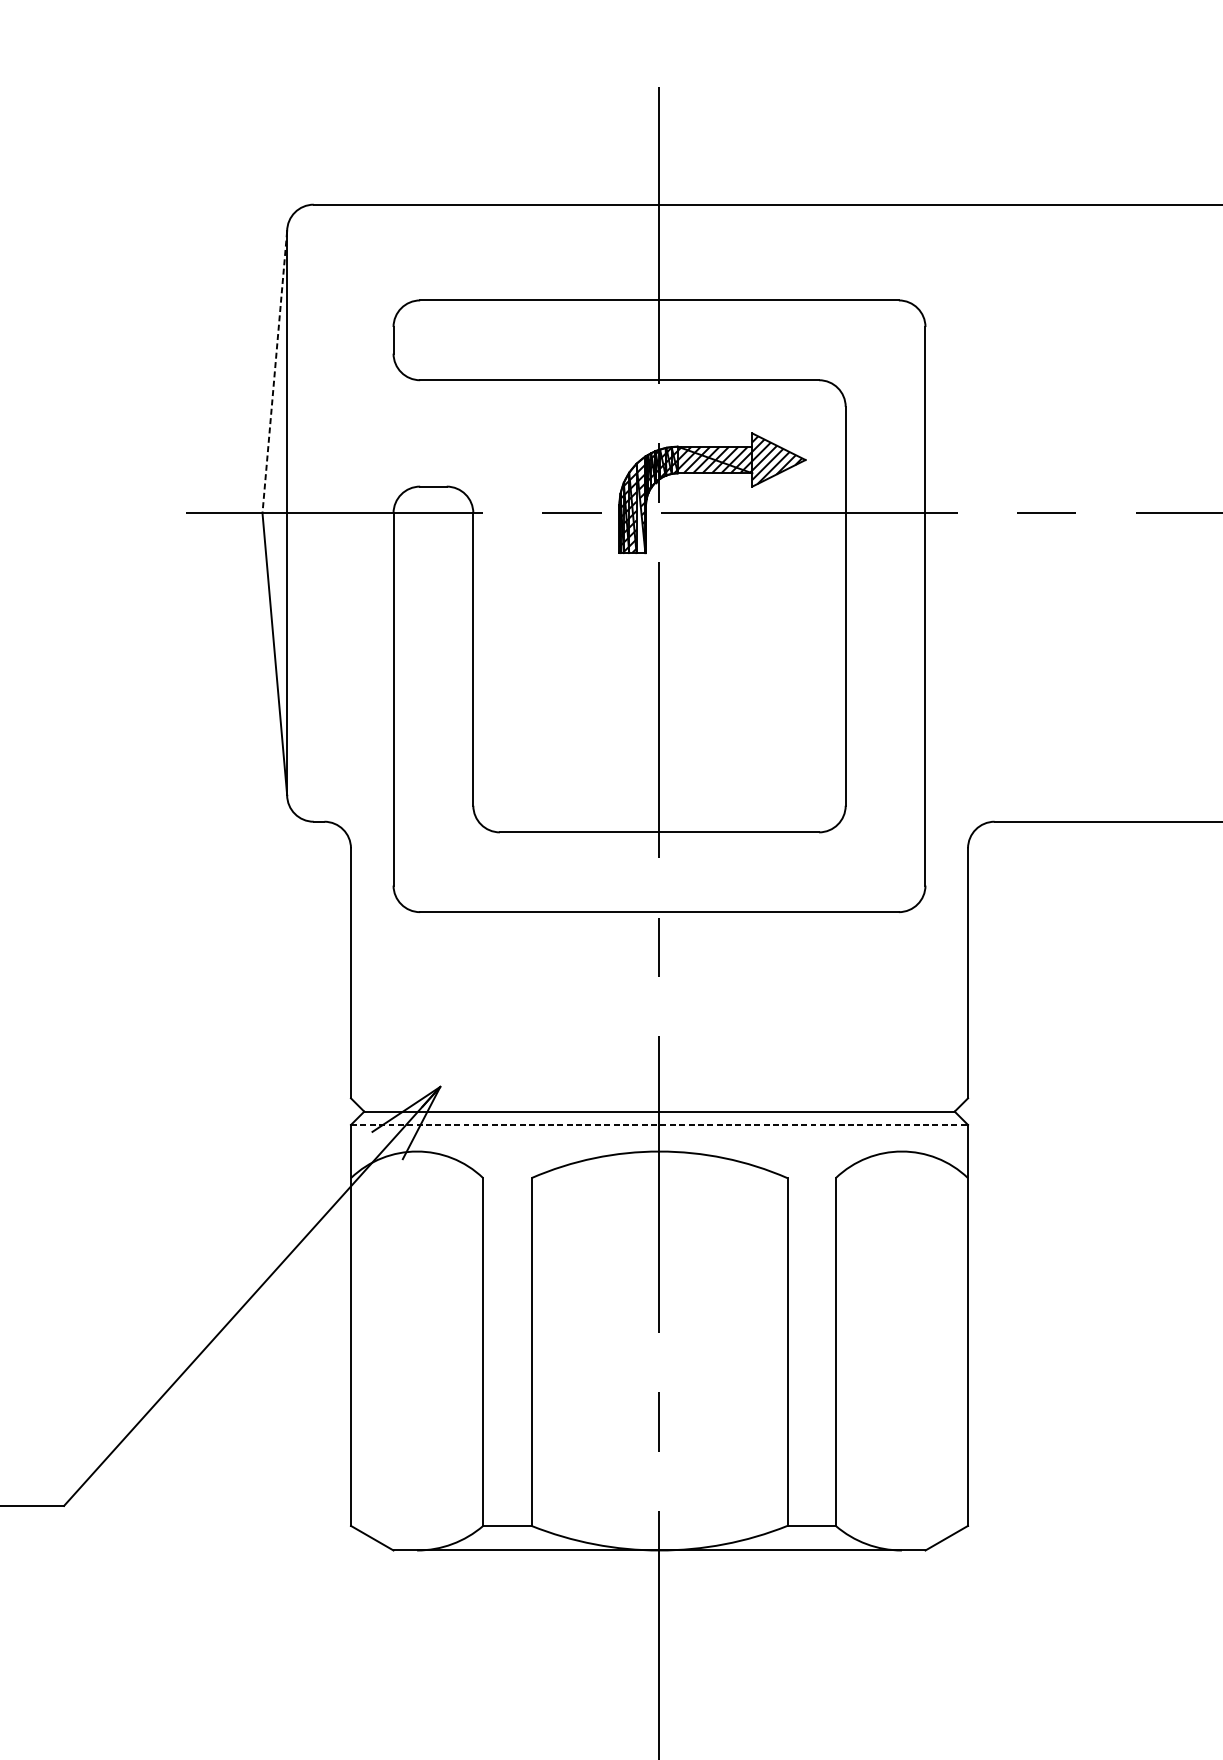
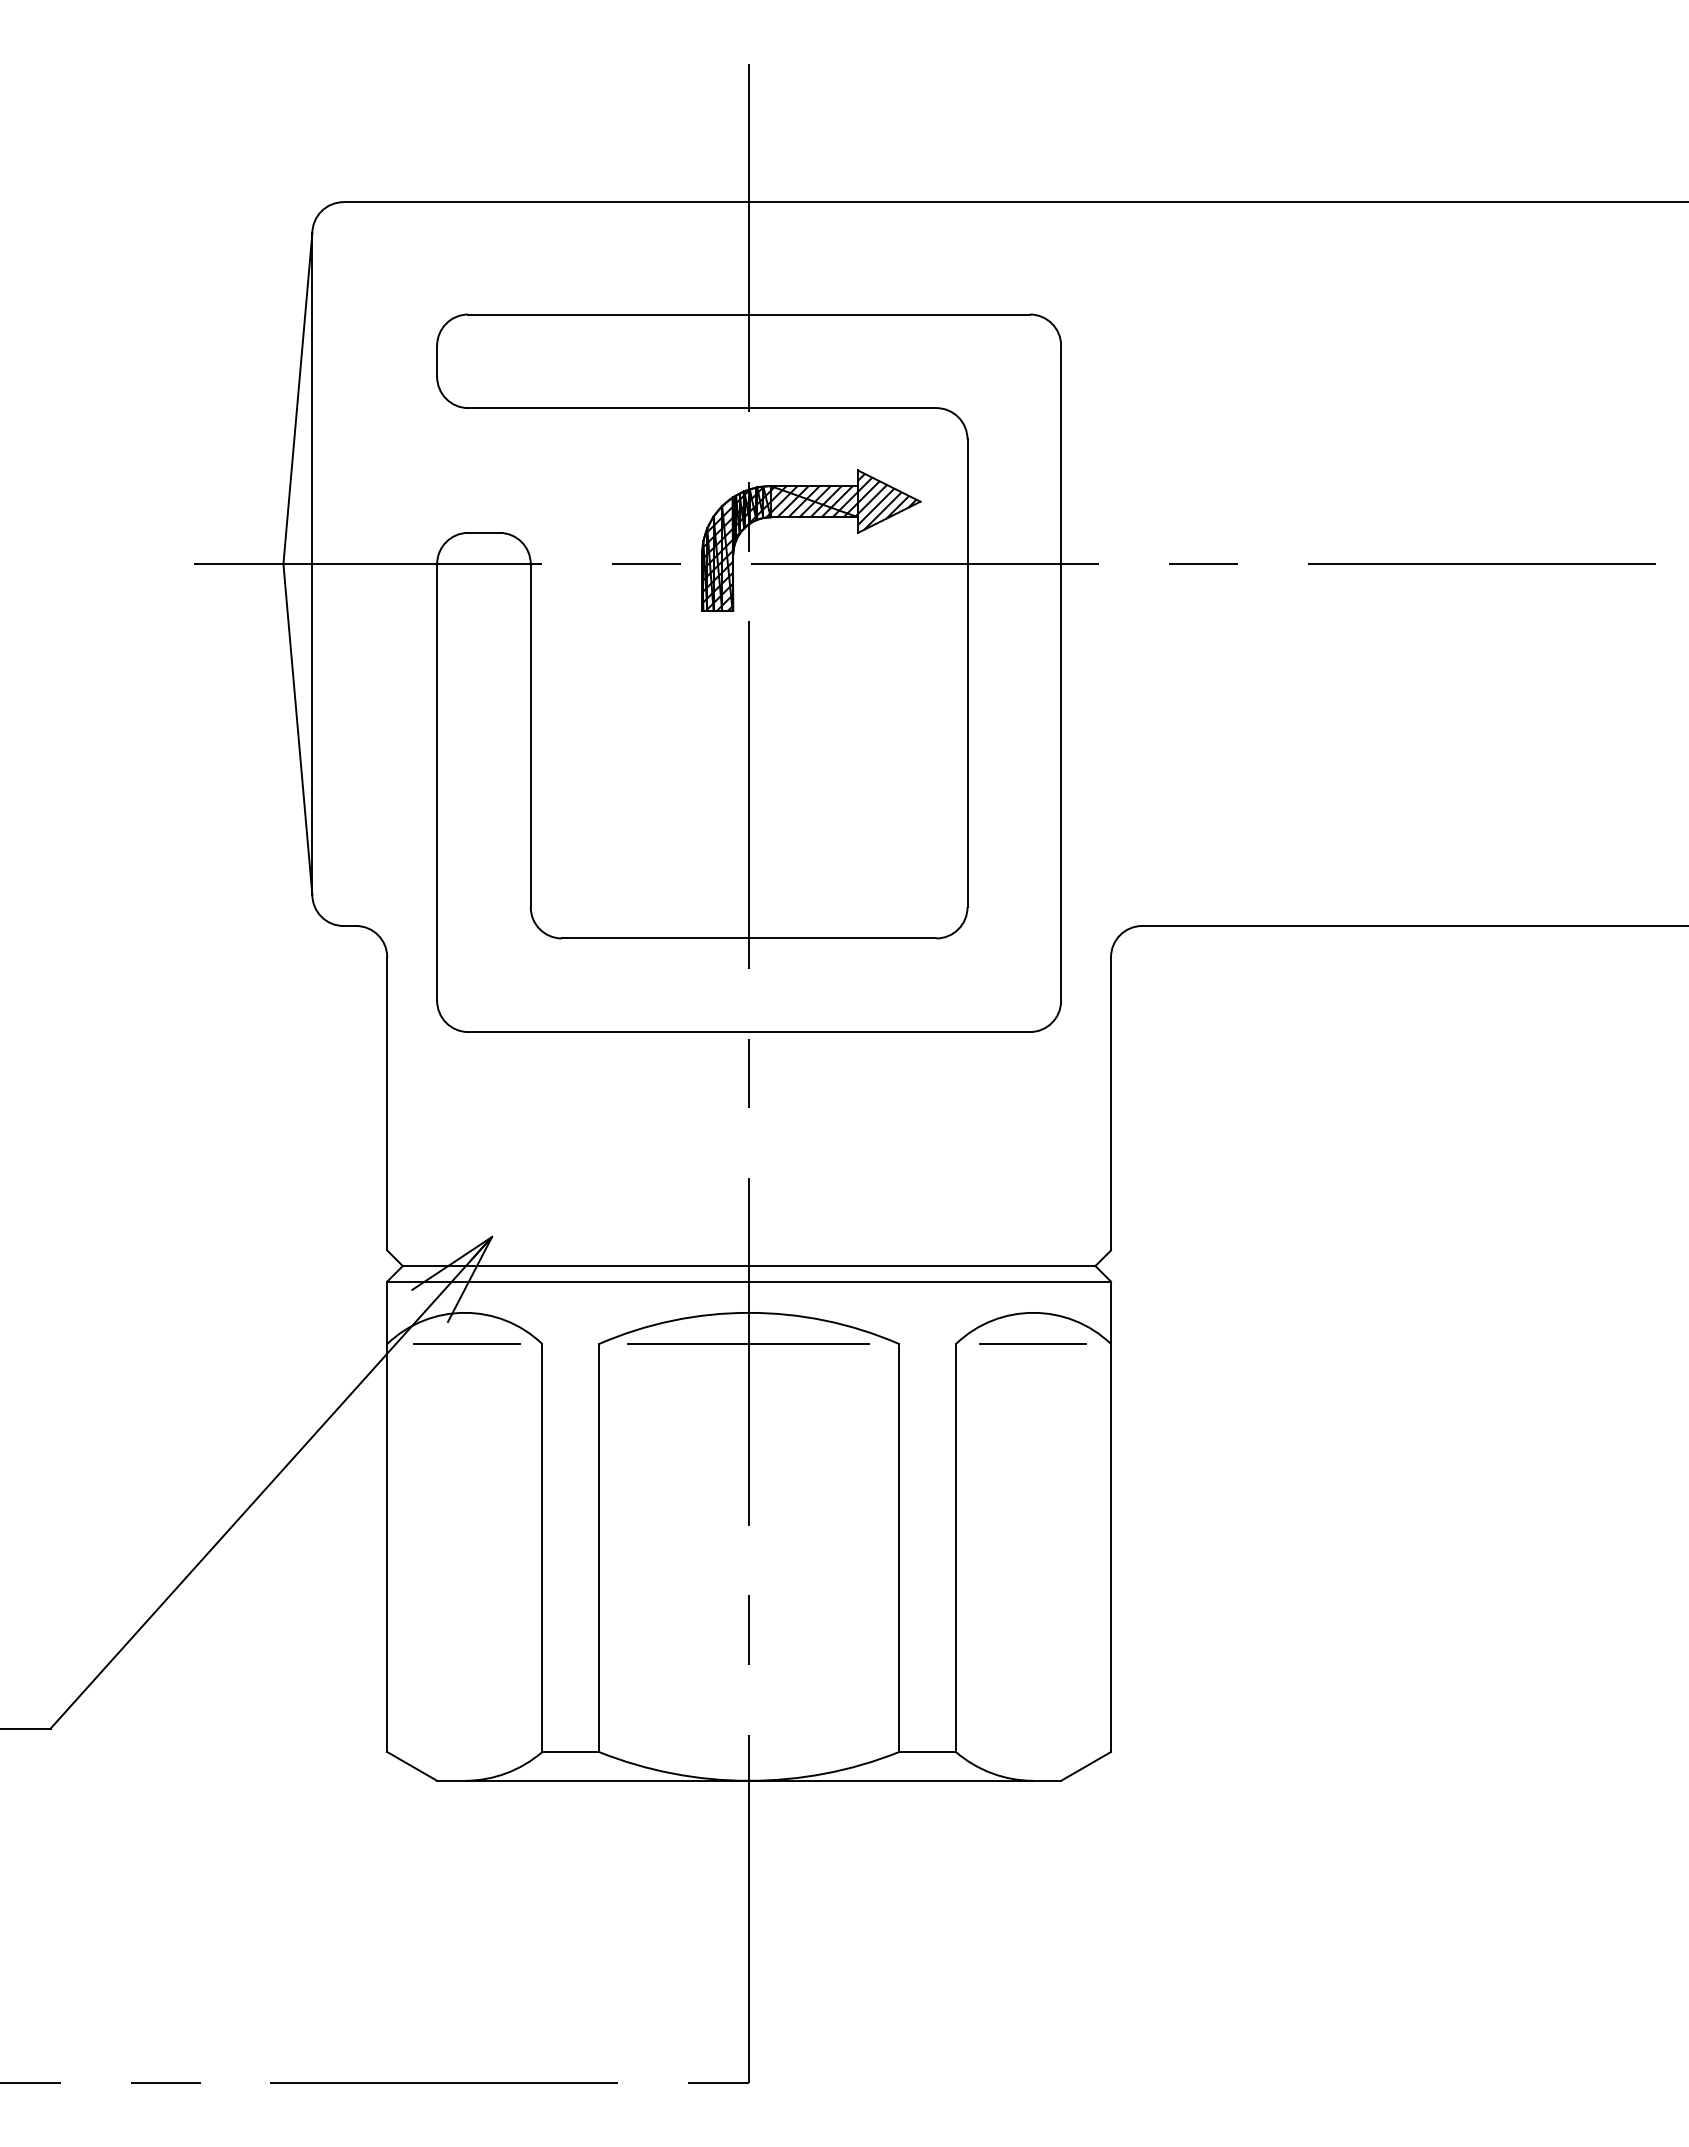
line: (274, 372) -> (297, 398), dashed -> solid
hatch: (641, 508) -> (727, 558), added
line: (659, 1124) -> (749, 1281), dashed -> solid
line: (418, 1177) -> (466, 1343), added
line: (901, 1177) -> (1032, 1343), added
line: (658, 1178) -> (748, 1344), added

